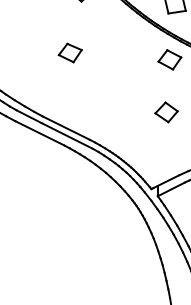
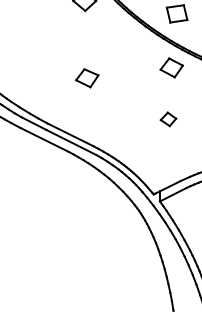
part: (70, 53) -> (87, 78), moved
part: (166, 112) -> (168, 119), size x0.7

